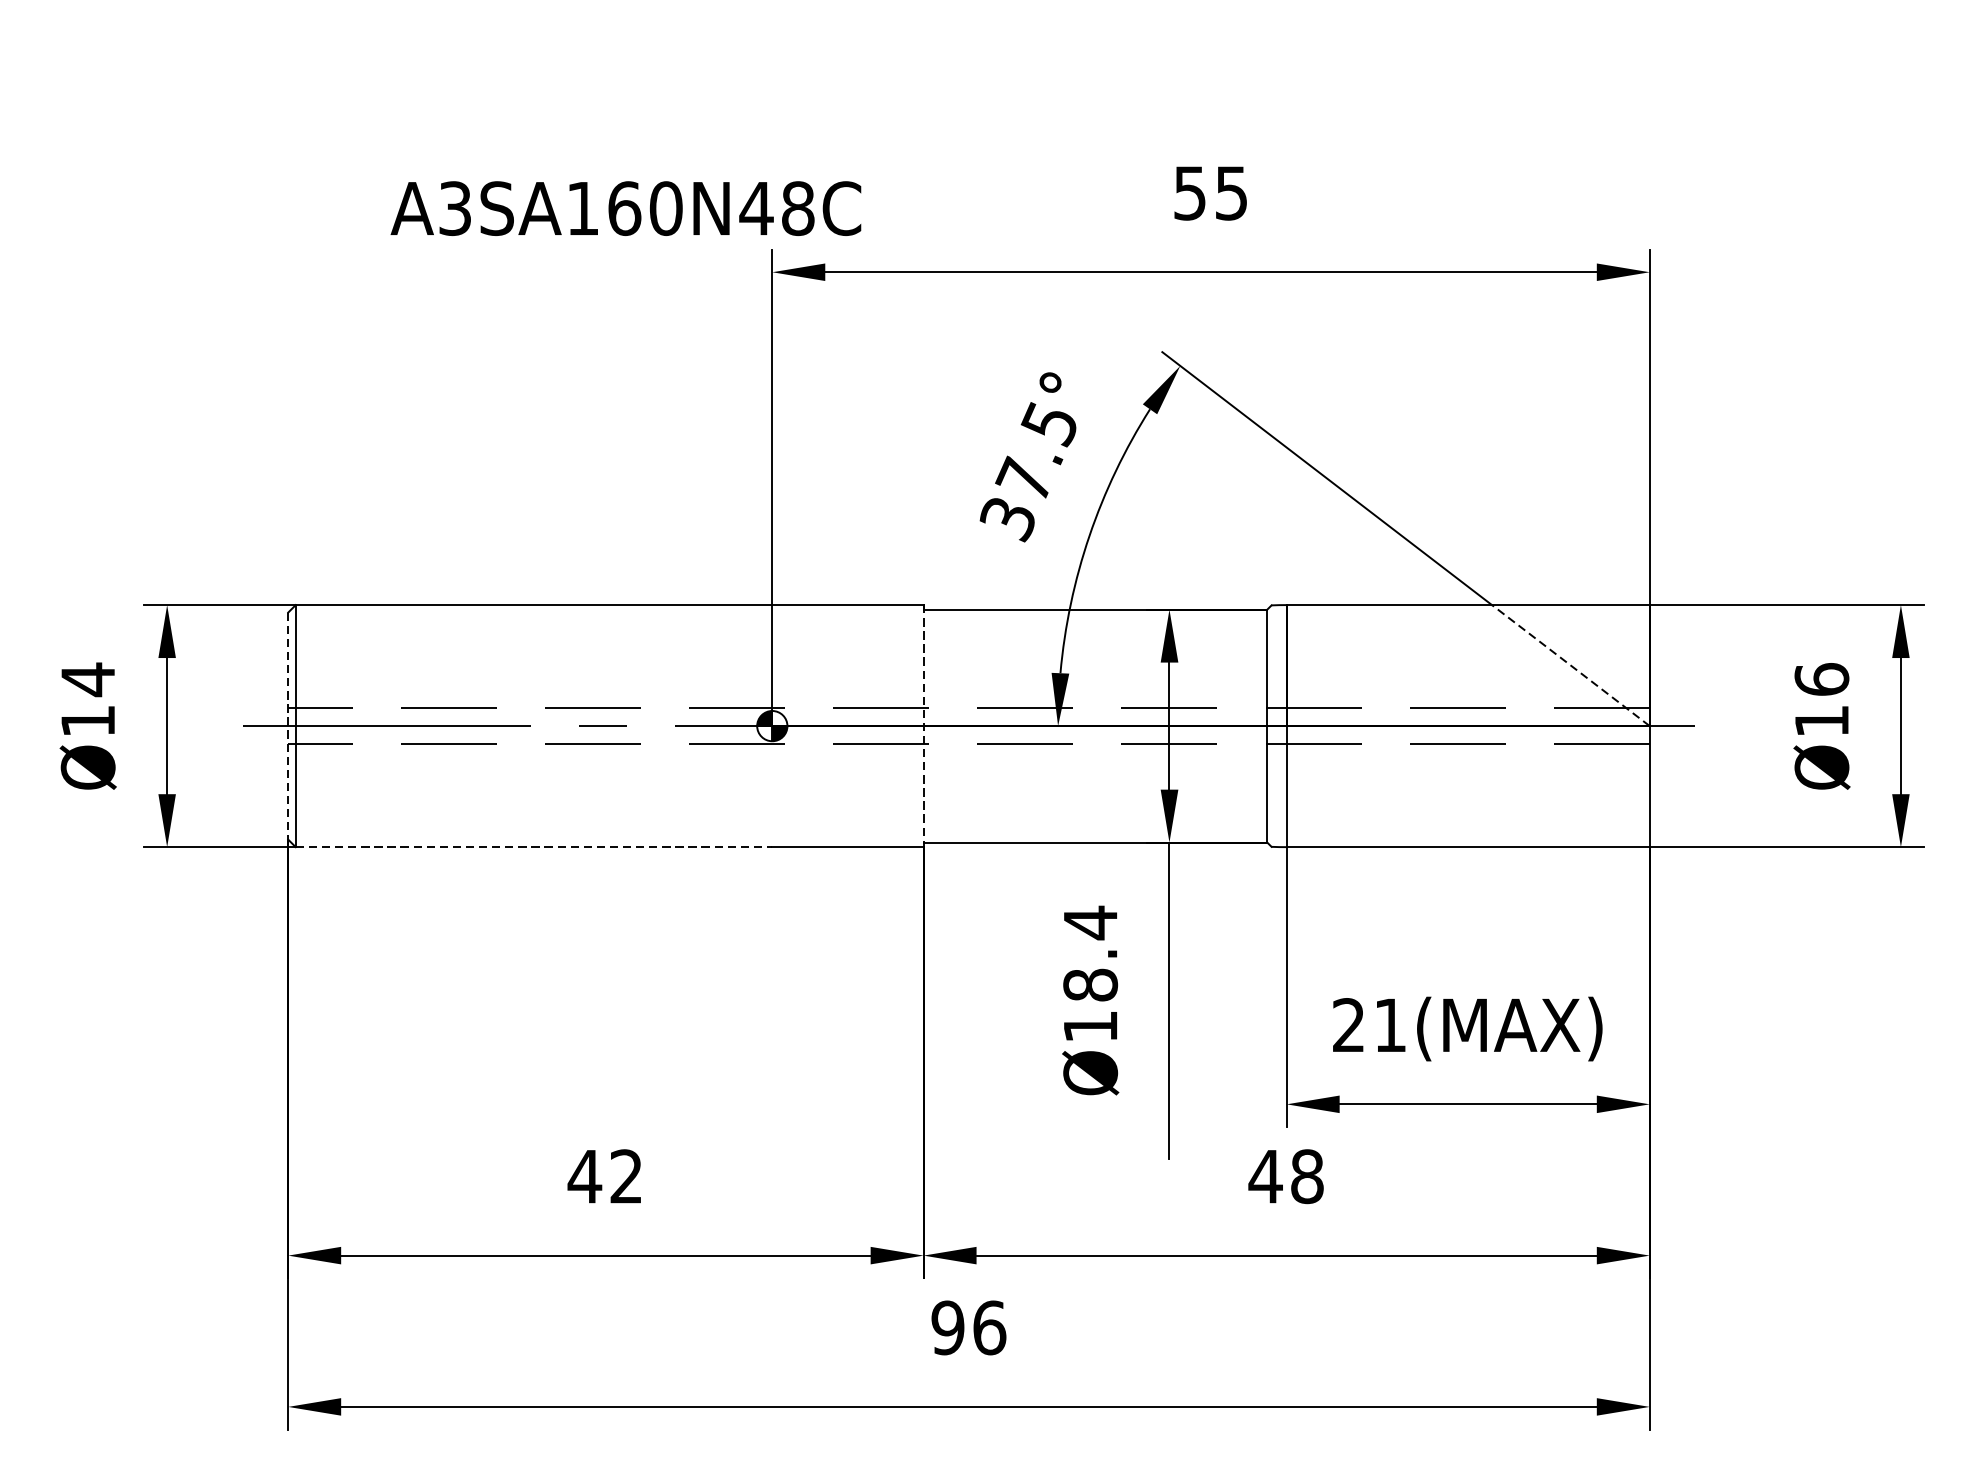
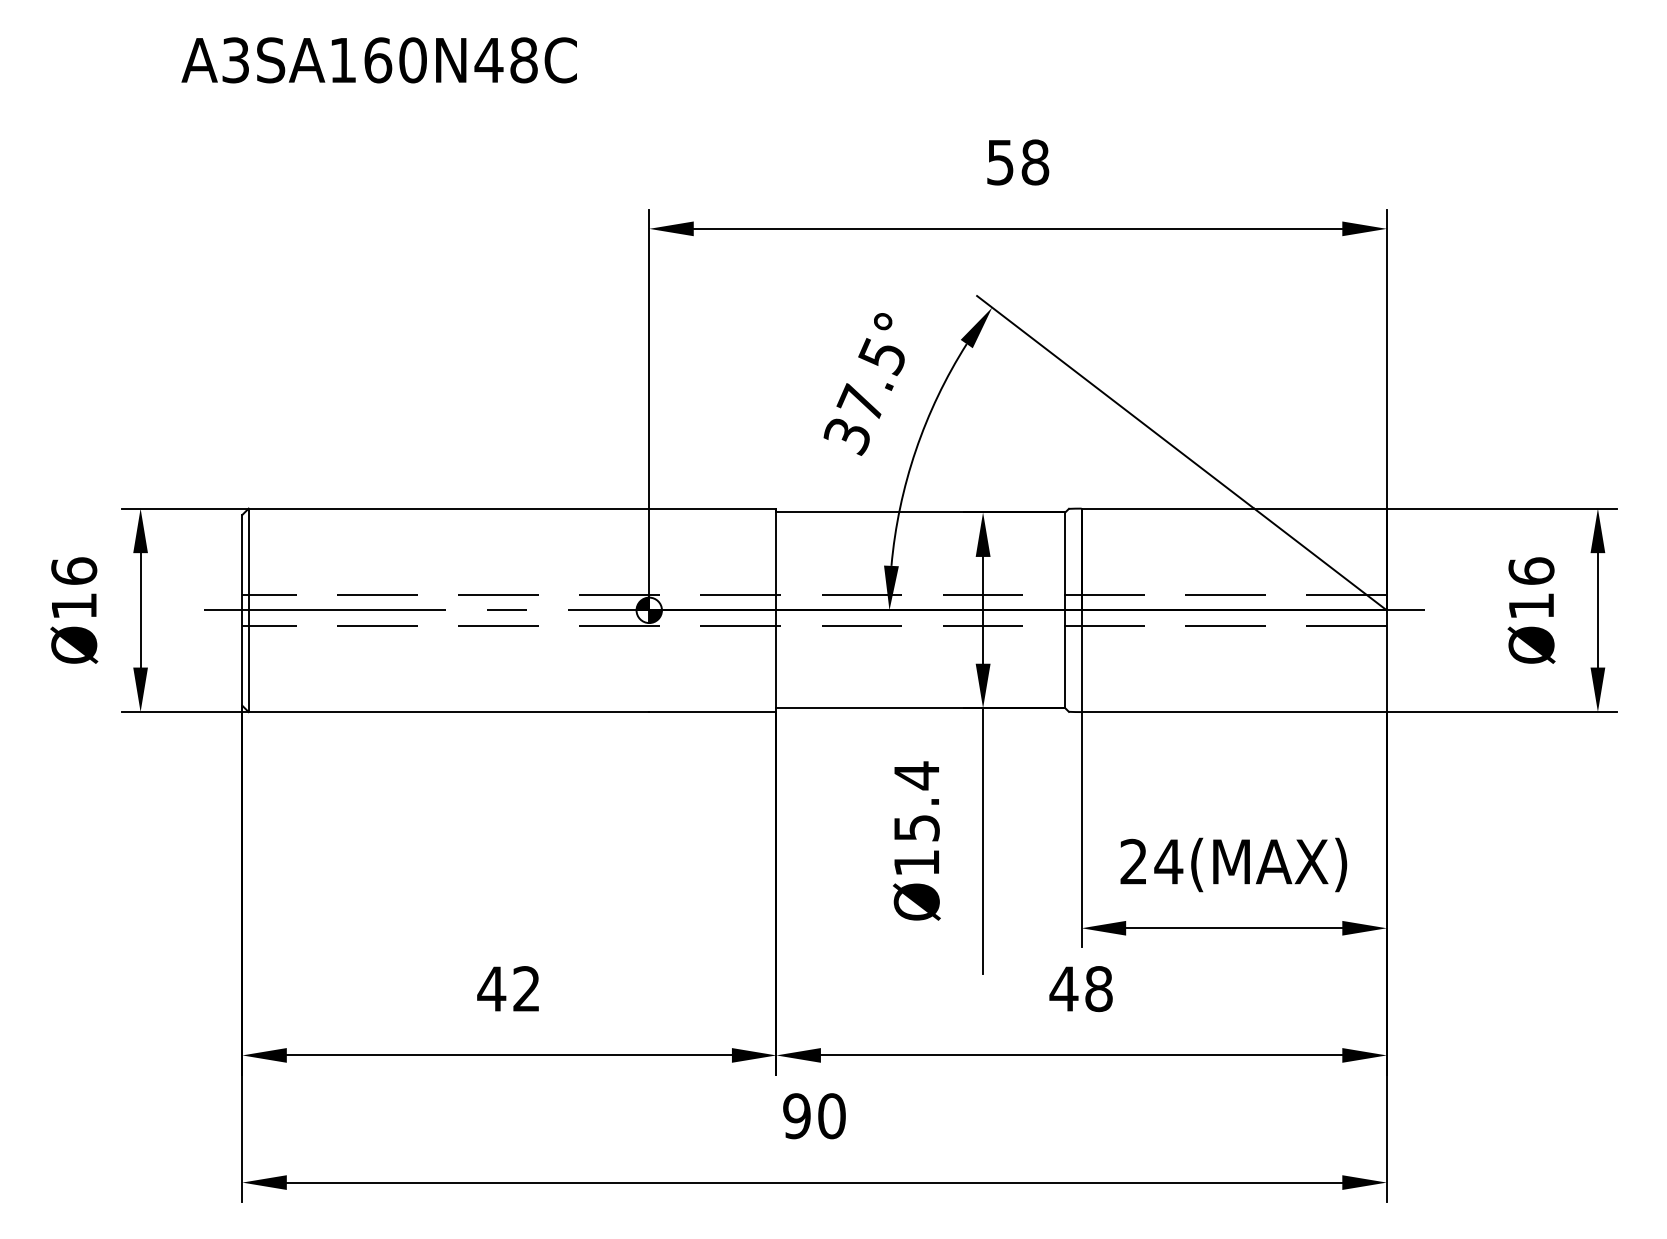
text: (1231, 193) -> (1035, 162), 55 -> 58
text: (625, 208) -> (378, 60), moved
line: (1570, 665) -> (1320, 559), dashed -> solid
text: (88, 678) -> (74, 570), Ø14 -> Ø16
line: (288, 726) -> (242, 610), dashed -> solid
line: (923, 726) -> (776, 610), dashed -> solid
line: (534, 847) -> (449, 712), dashed -> solid
text: (1090, 984) -> (916, 827), Ø18.4 -> Ø15.4
text: (1390, 1024) -> (1168, 861), 21(MAX) -> 24(MAX)
text: (989, 1328) -> (831, 1116), 96 -> 90

